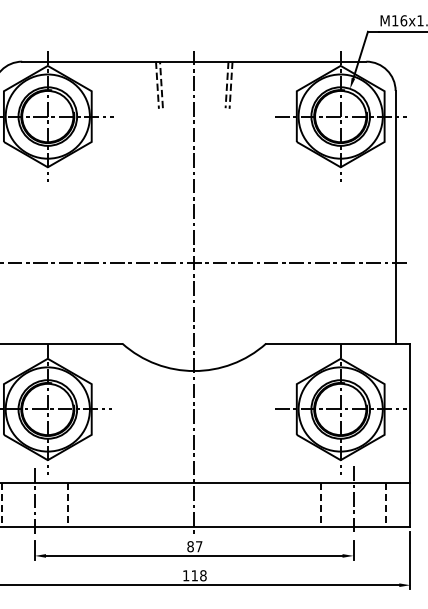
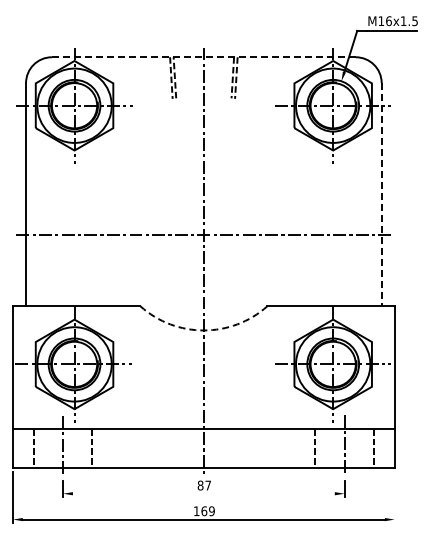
line: (193, 61) -> (203, 57), solid -> dashed
line: (395, 217) -> (381, 194), solid -> dashed
arc: (193, 371) -> (203, 330), solid -> dashed
line: (193, 555) -> (203, 493), removed
line: (410, 560) -> (394, 497), removed
text: (198, 576) -> (207, 511), 118 -> 169

